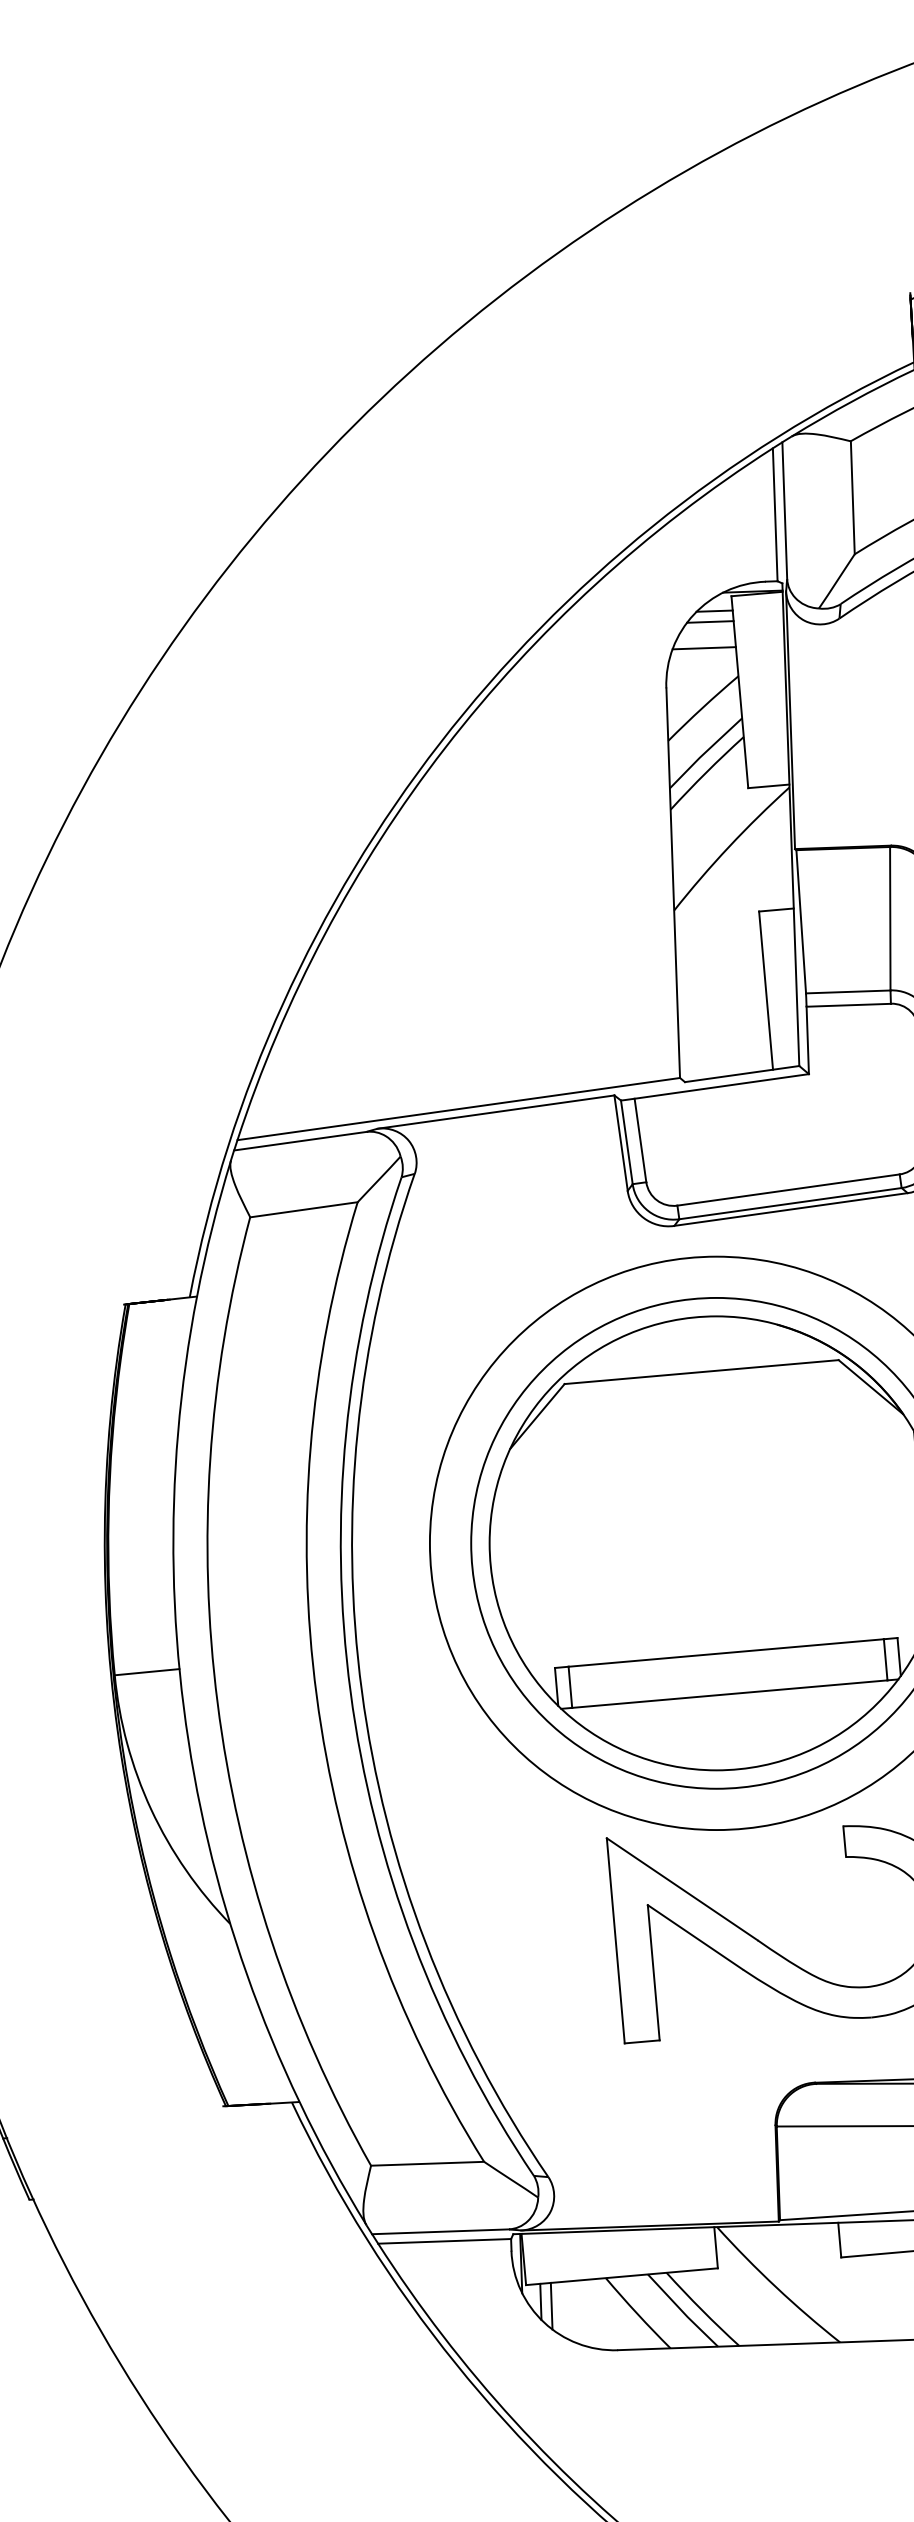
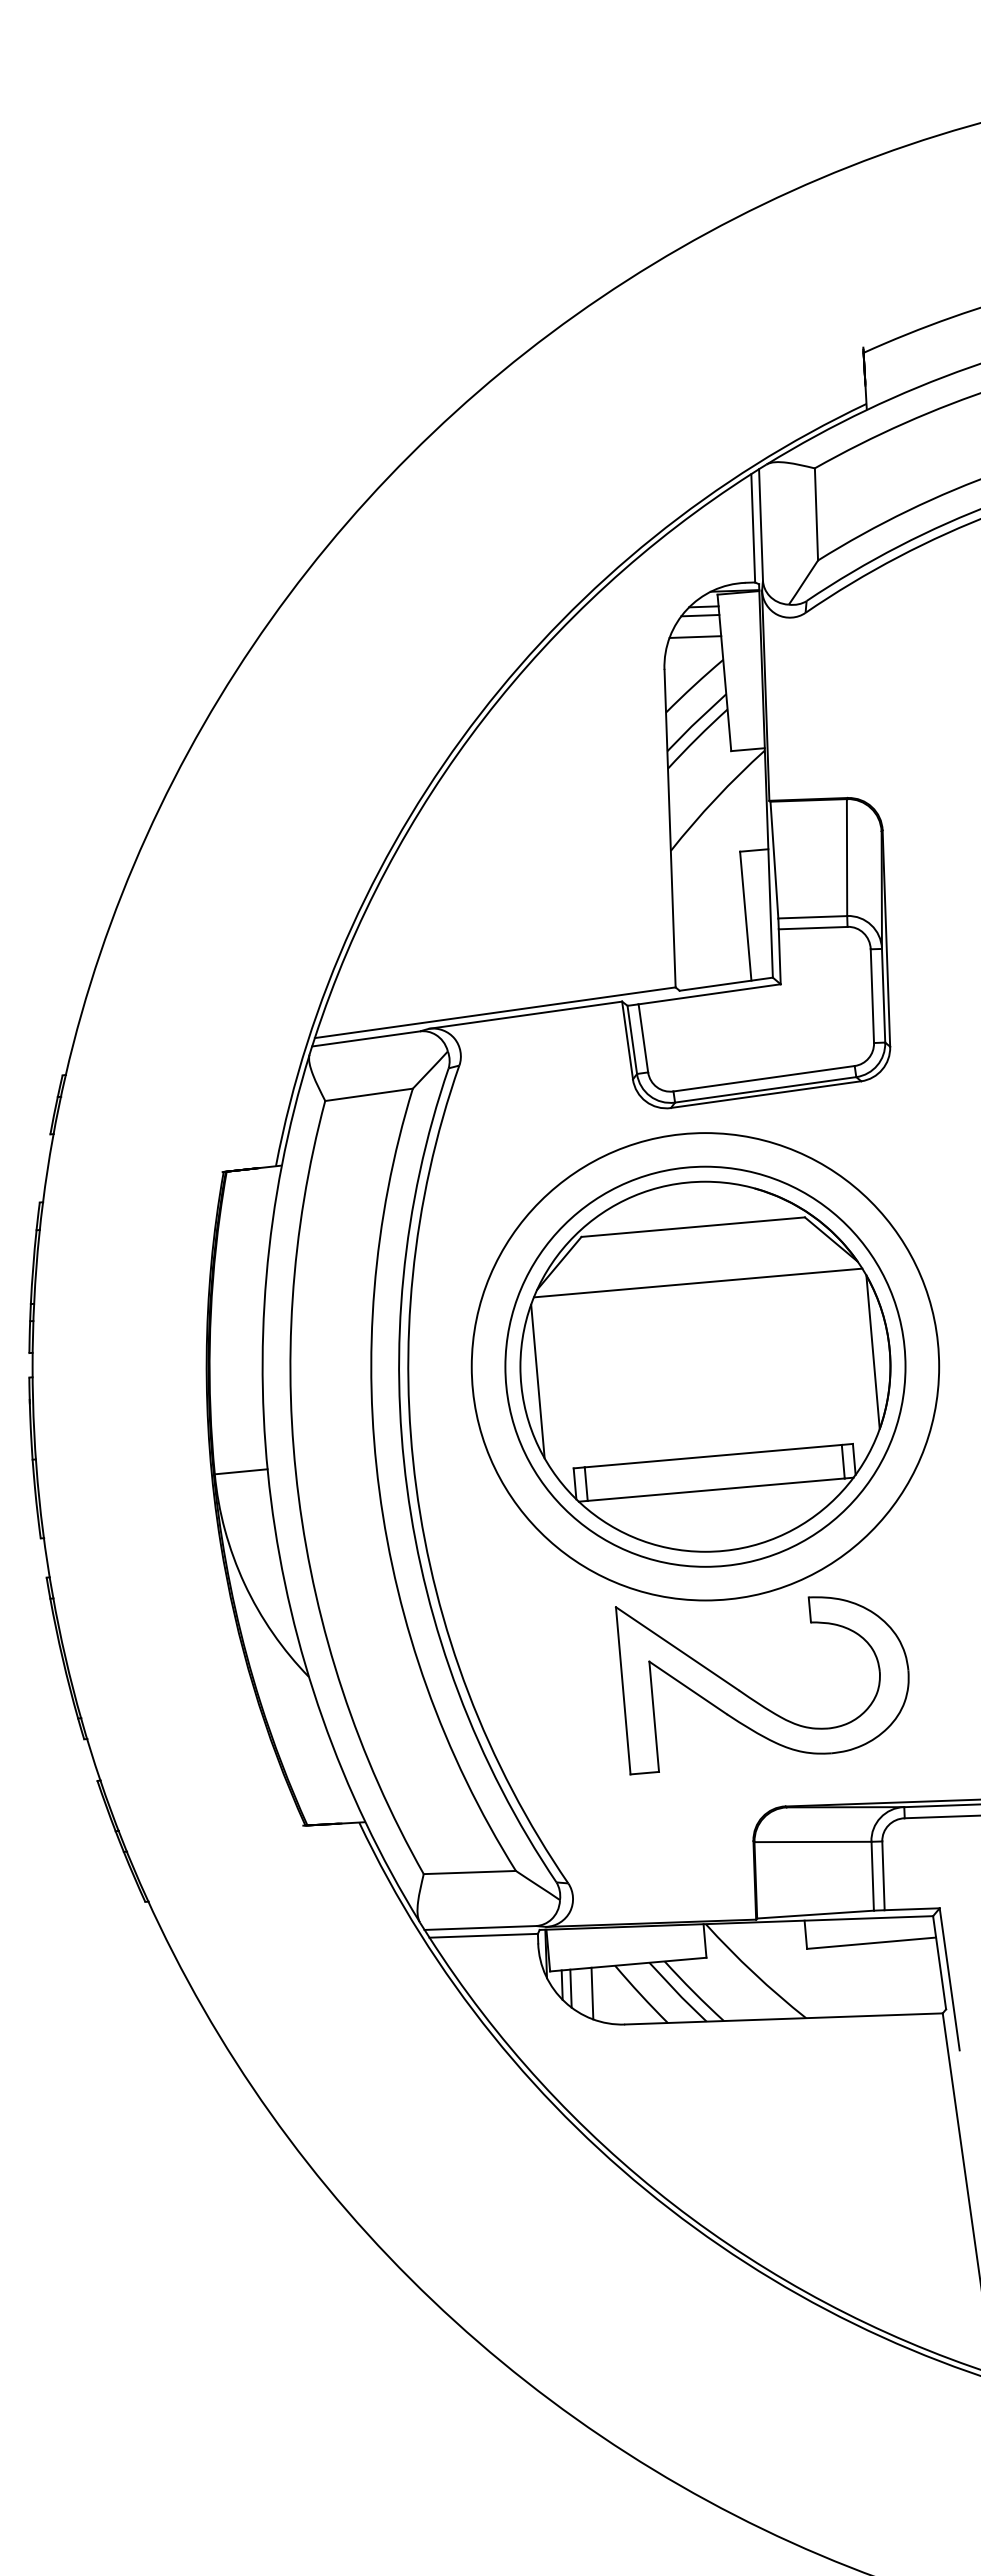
line: (708, 1439) -> (698, 1282), added
line: (510, 1561) -> (537, 1381), added
line: (578, 2312) -> (592, 1993), added

